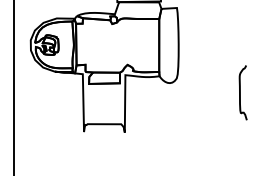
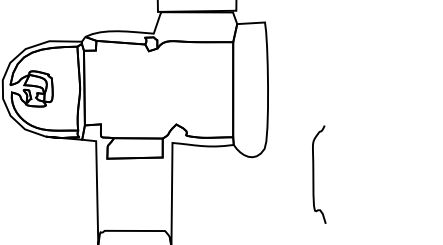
curve: (240, 92) -> (314, 174), moved

